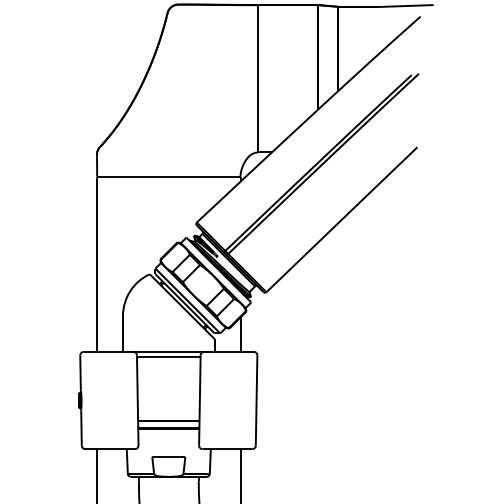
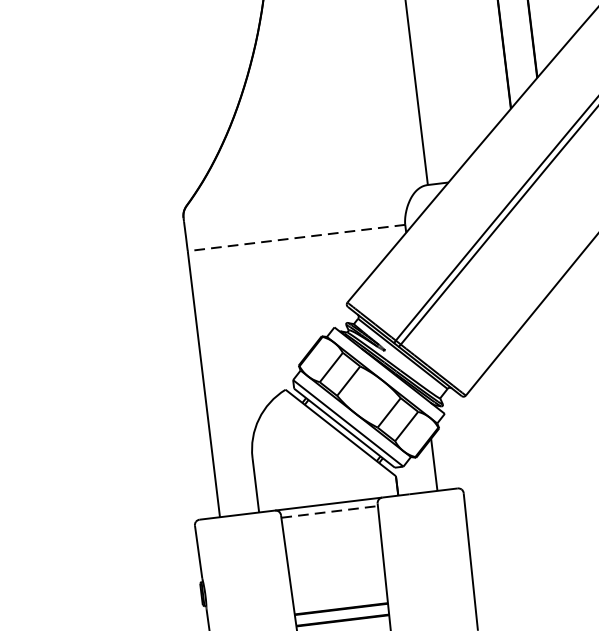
line: (168, 176) -> (296, 237), solid -> dashed
line: (168, 357) -> (329, 512), solid -> dashed

